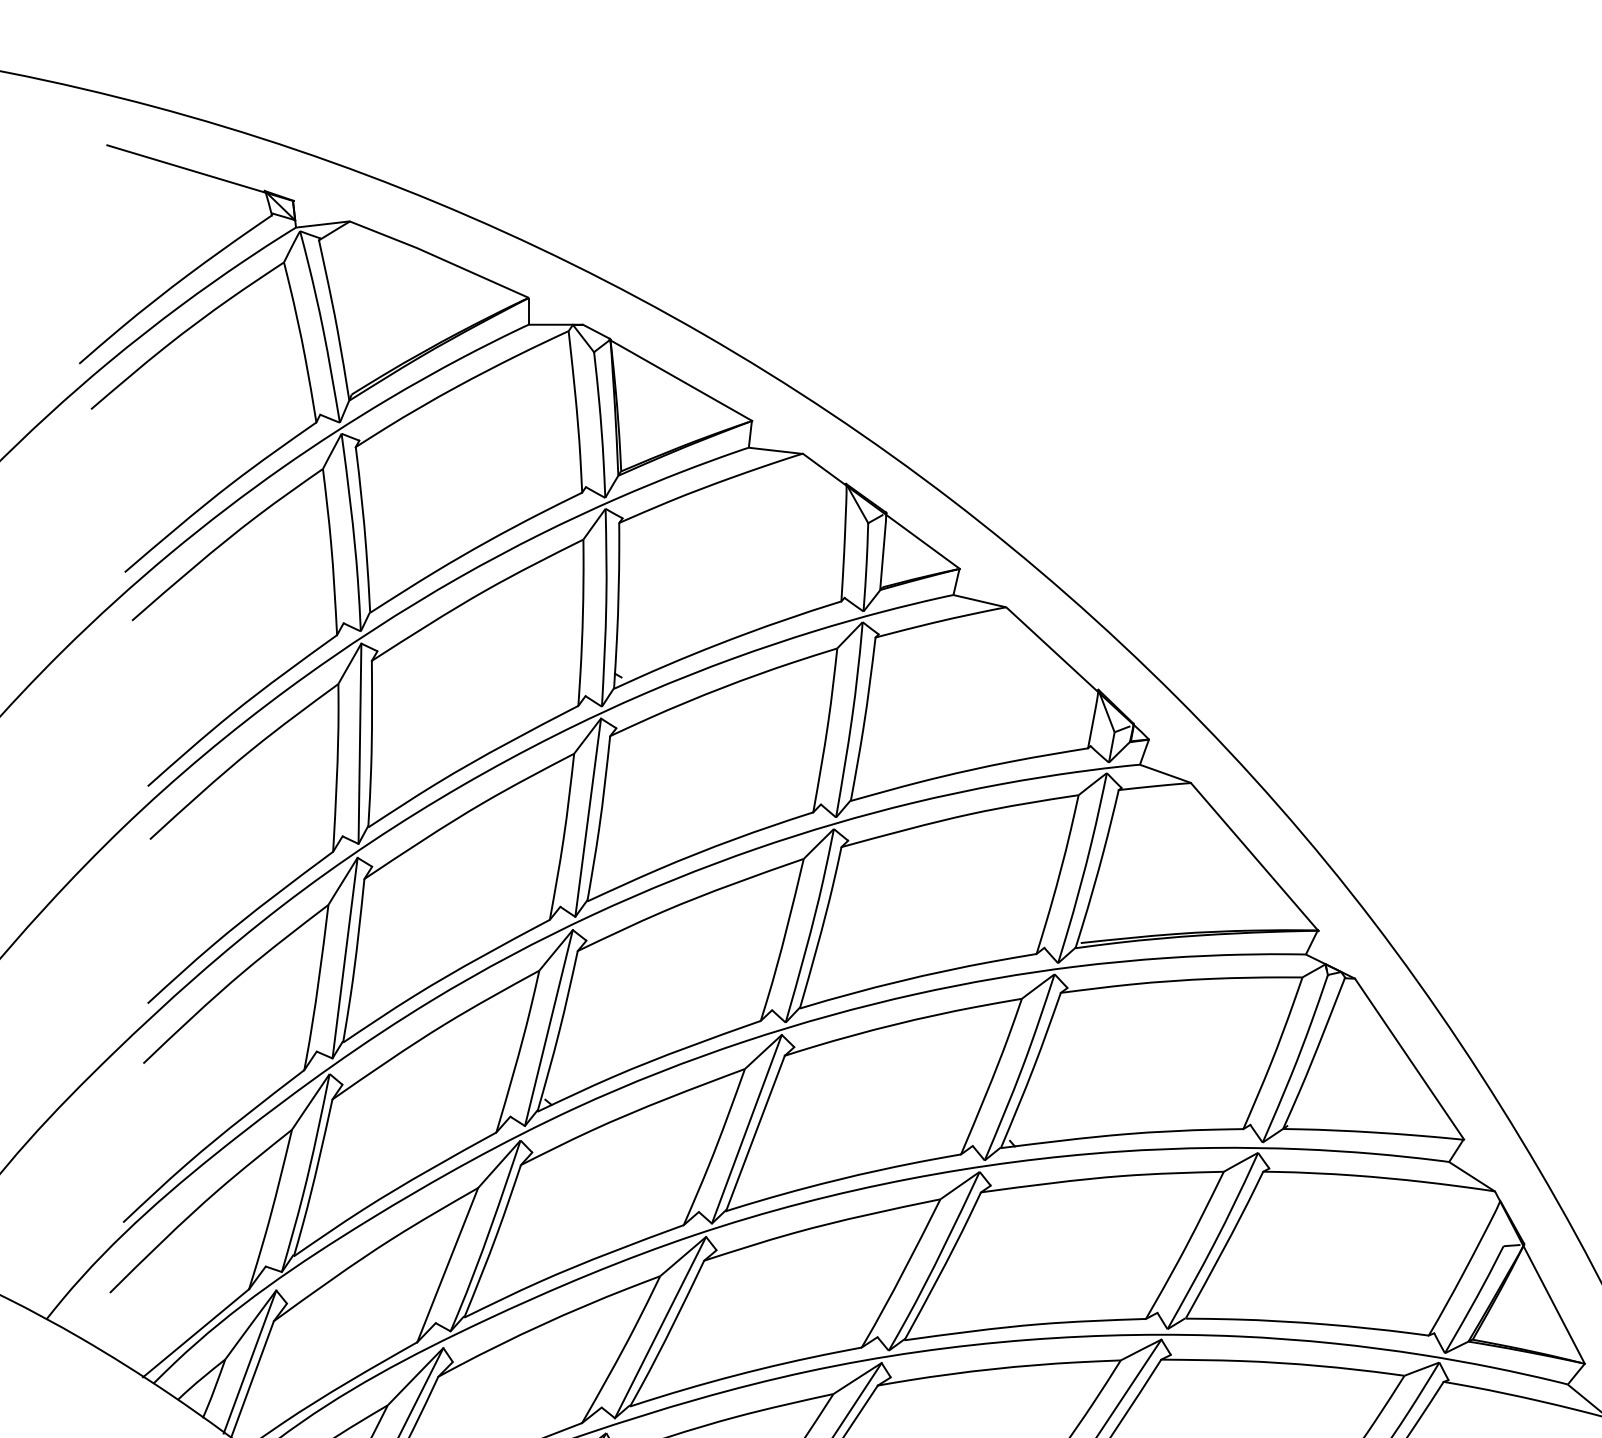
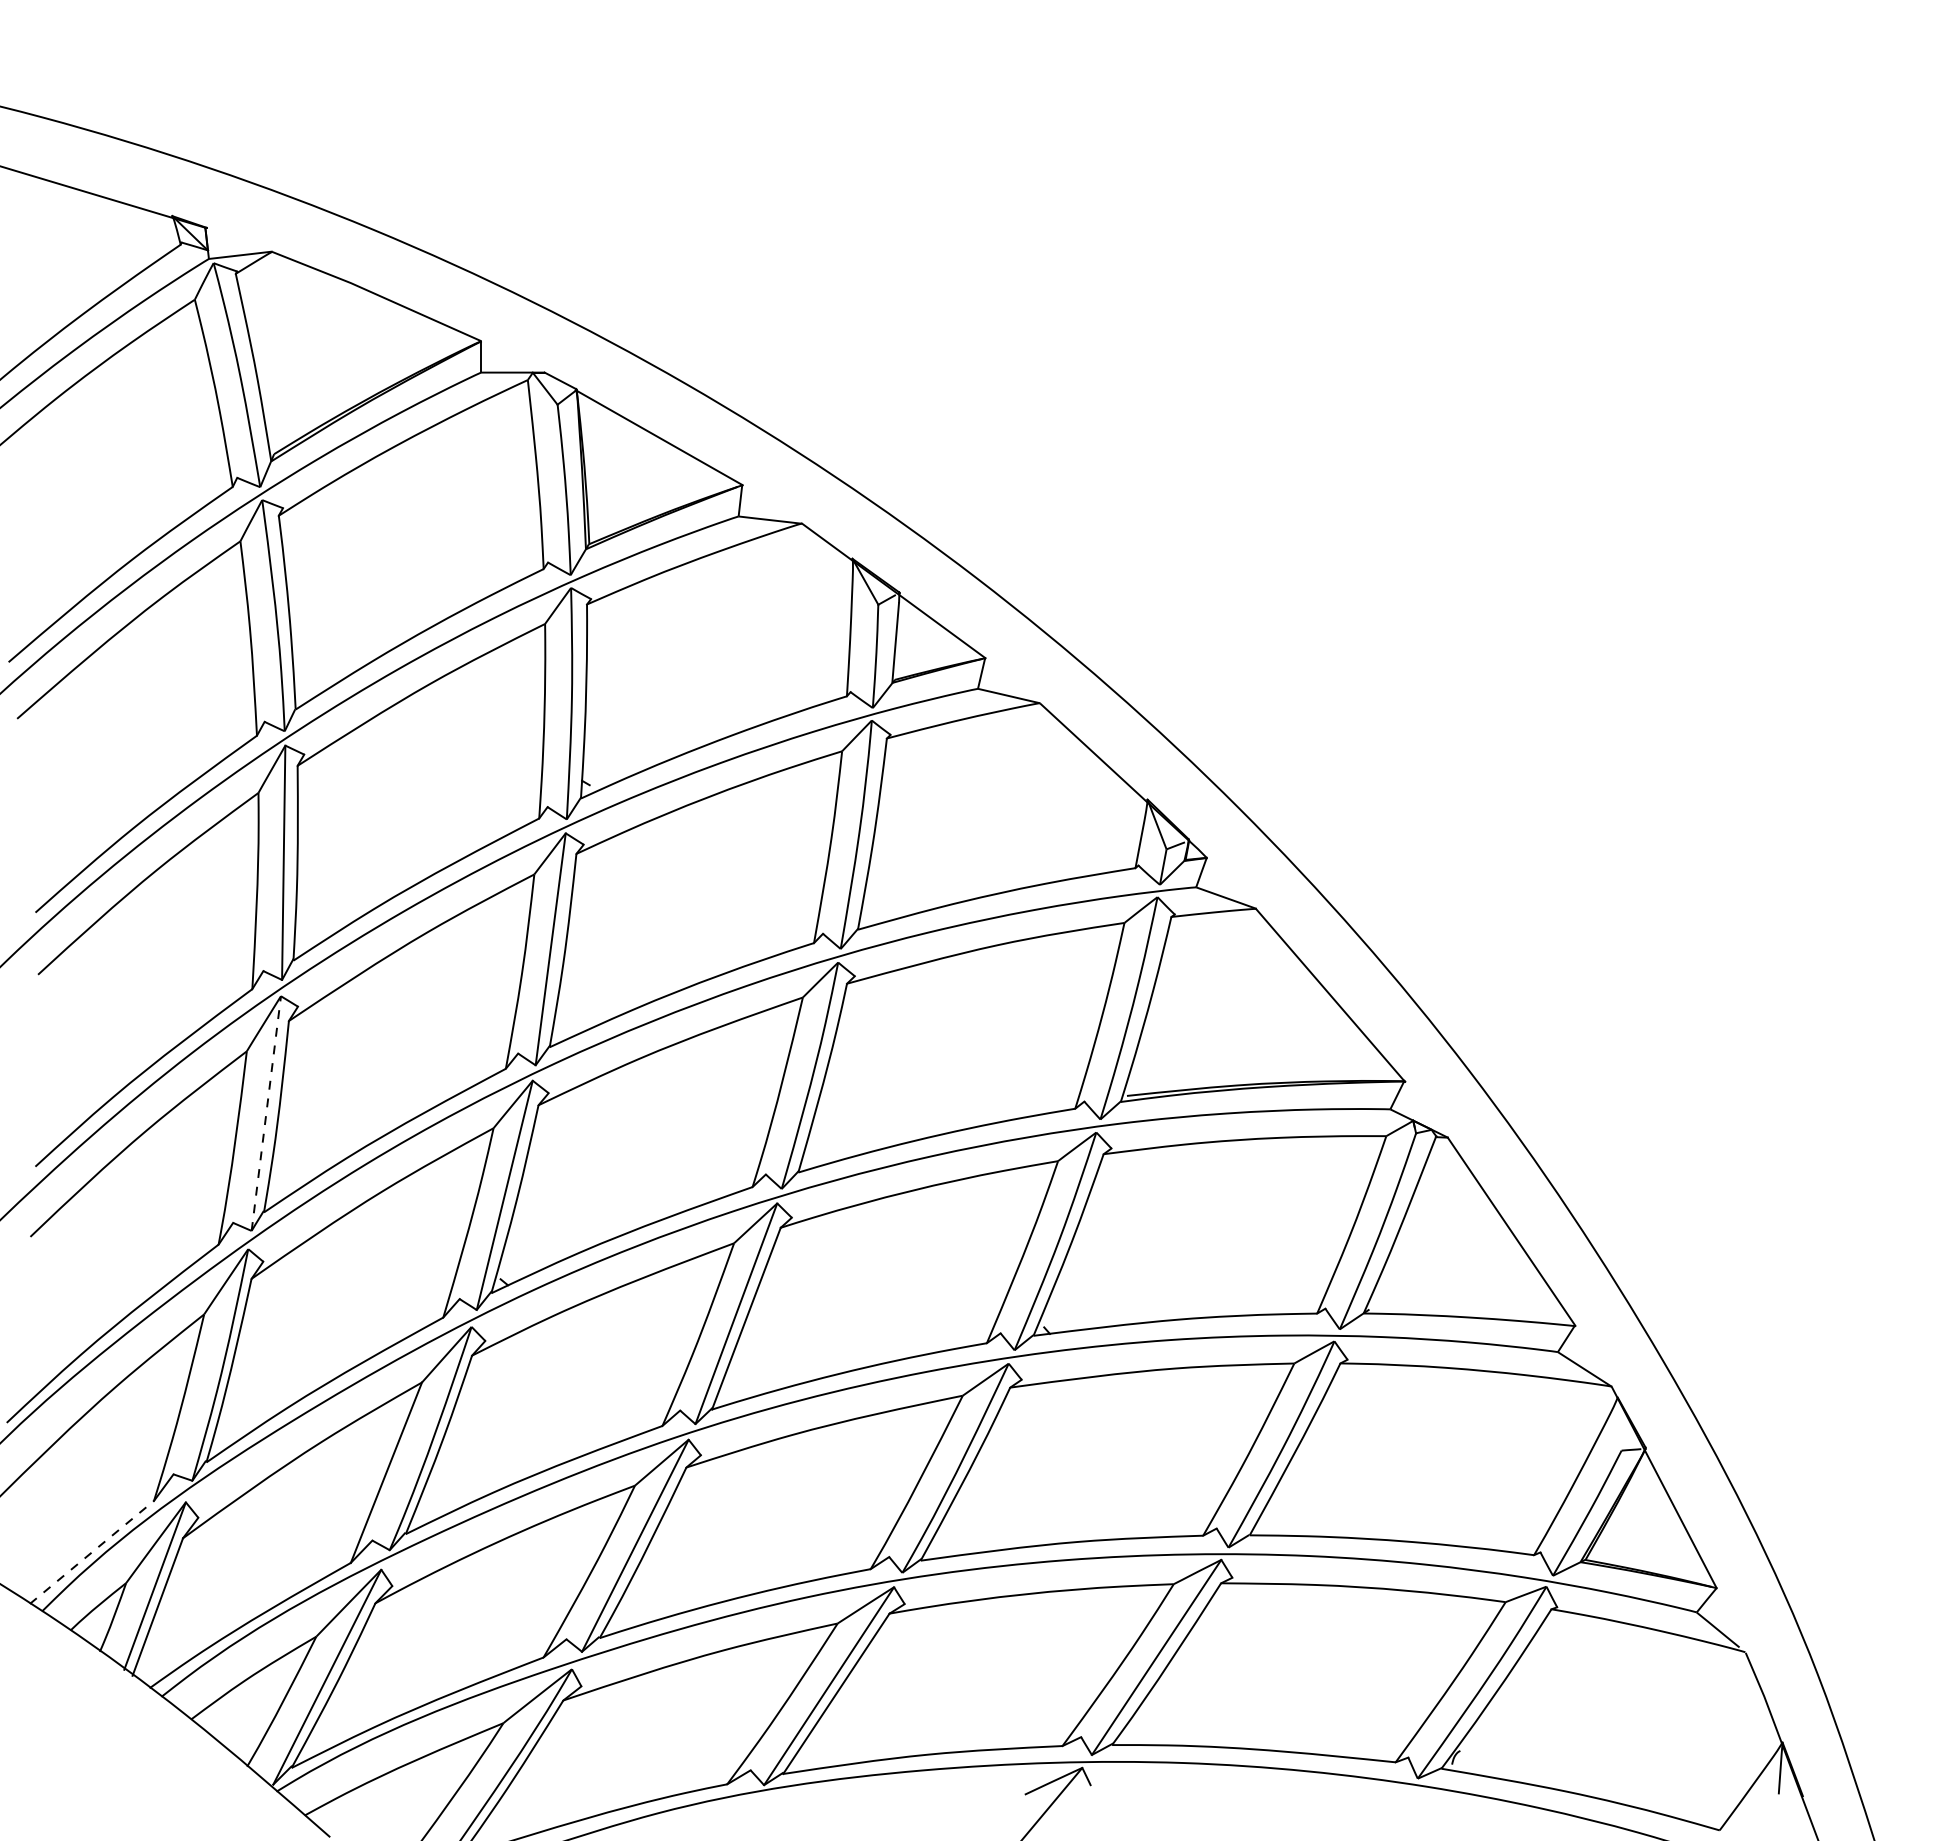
line: (345, 958) -> (266, 1113), solid -> dashed
line: (195, 1333) -> (91, 1552), solid -> dashed

